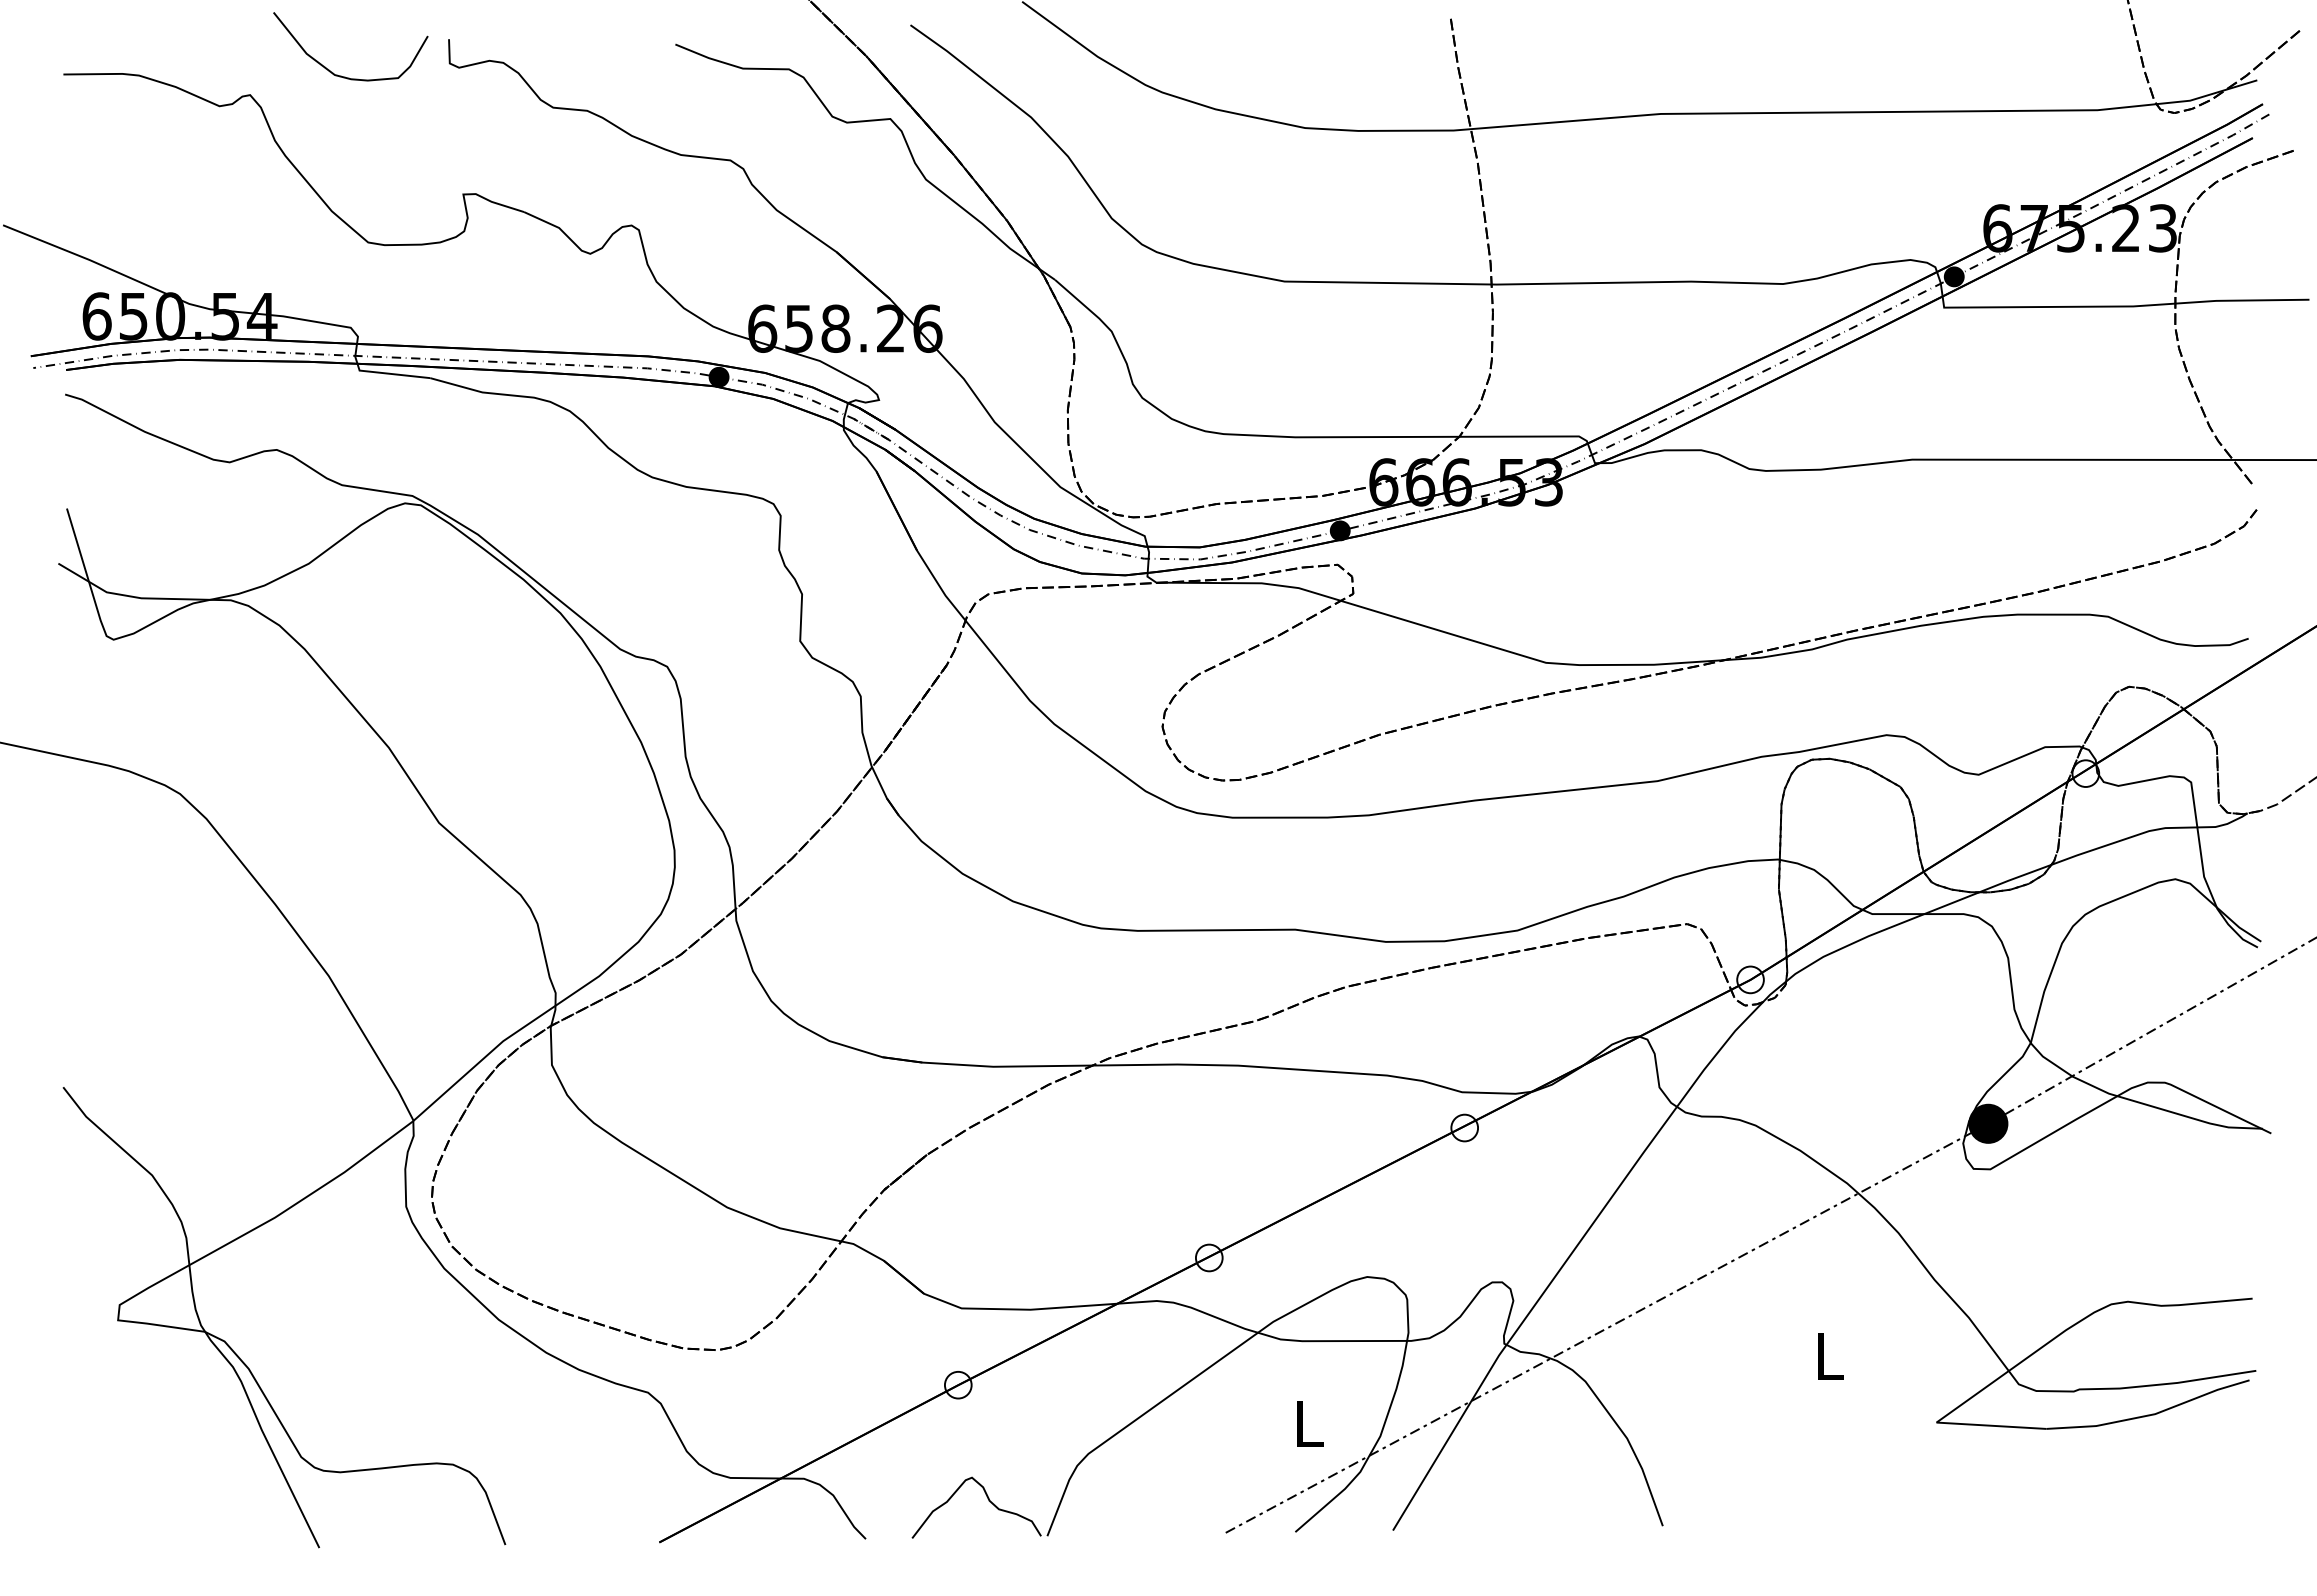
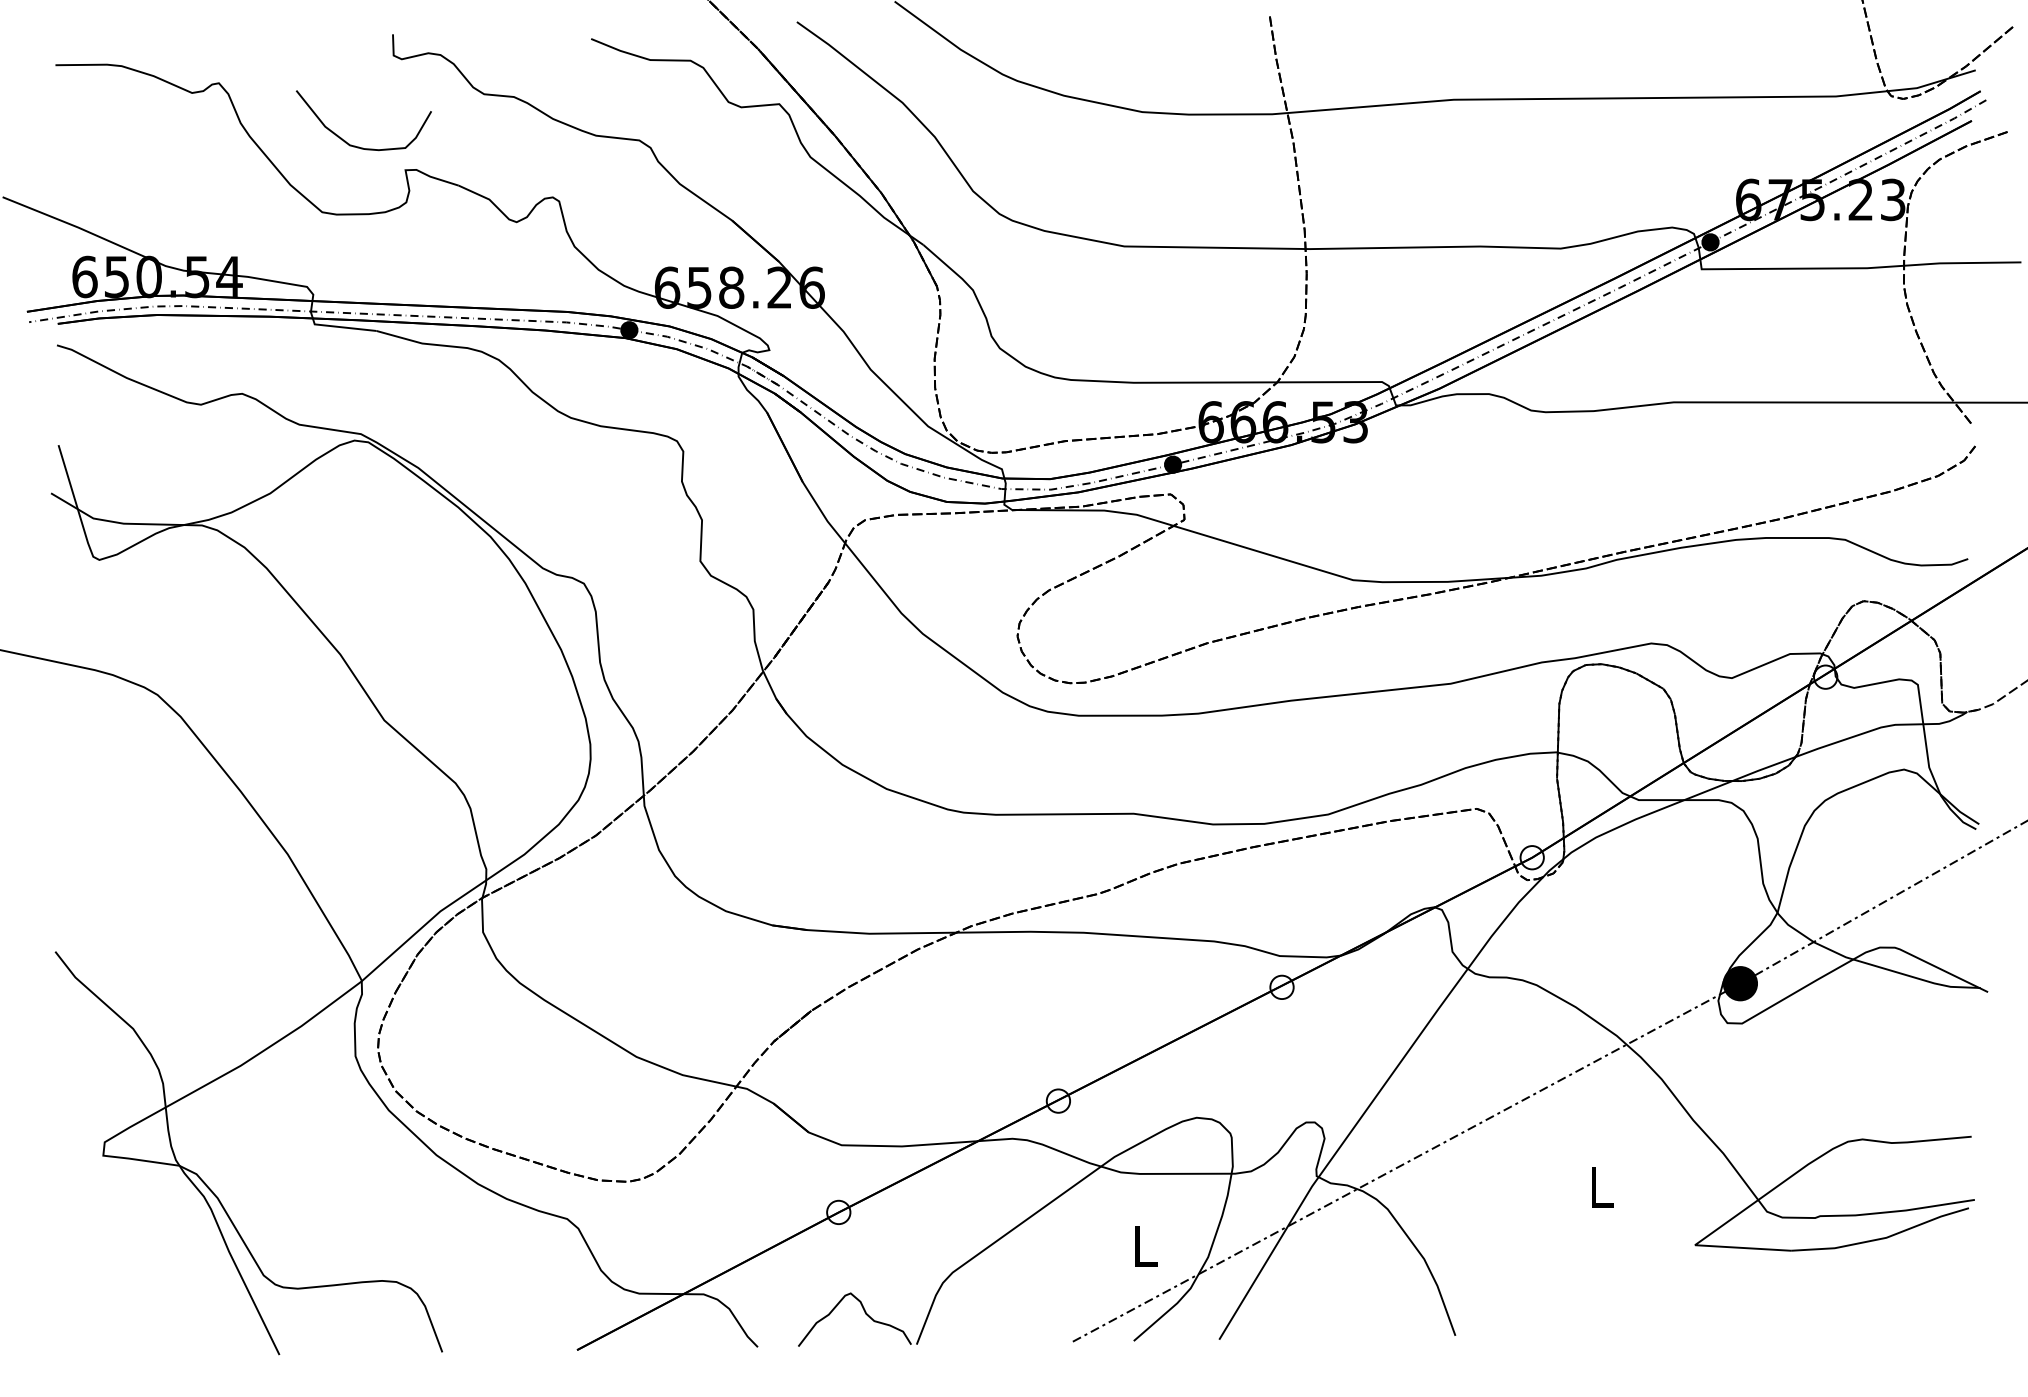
curve: (341, 75) -> (355, 145), moved

